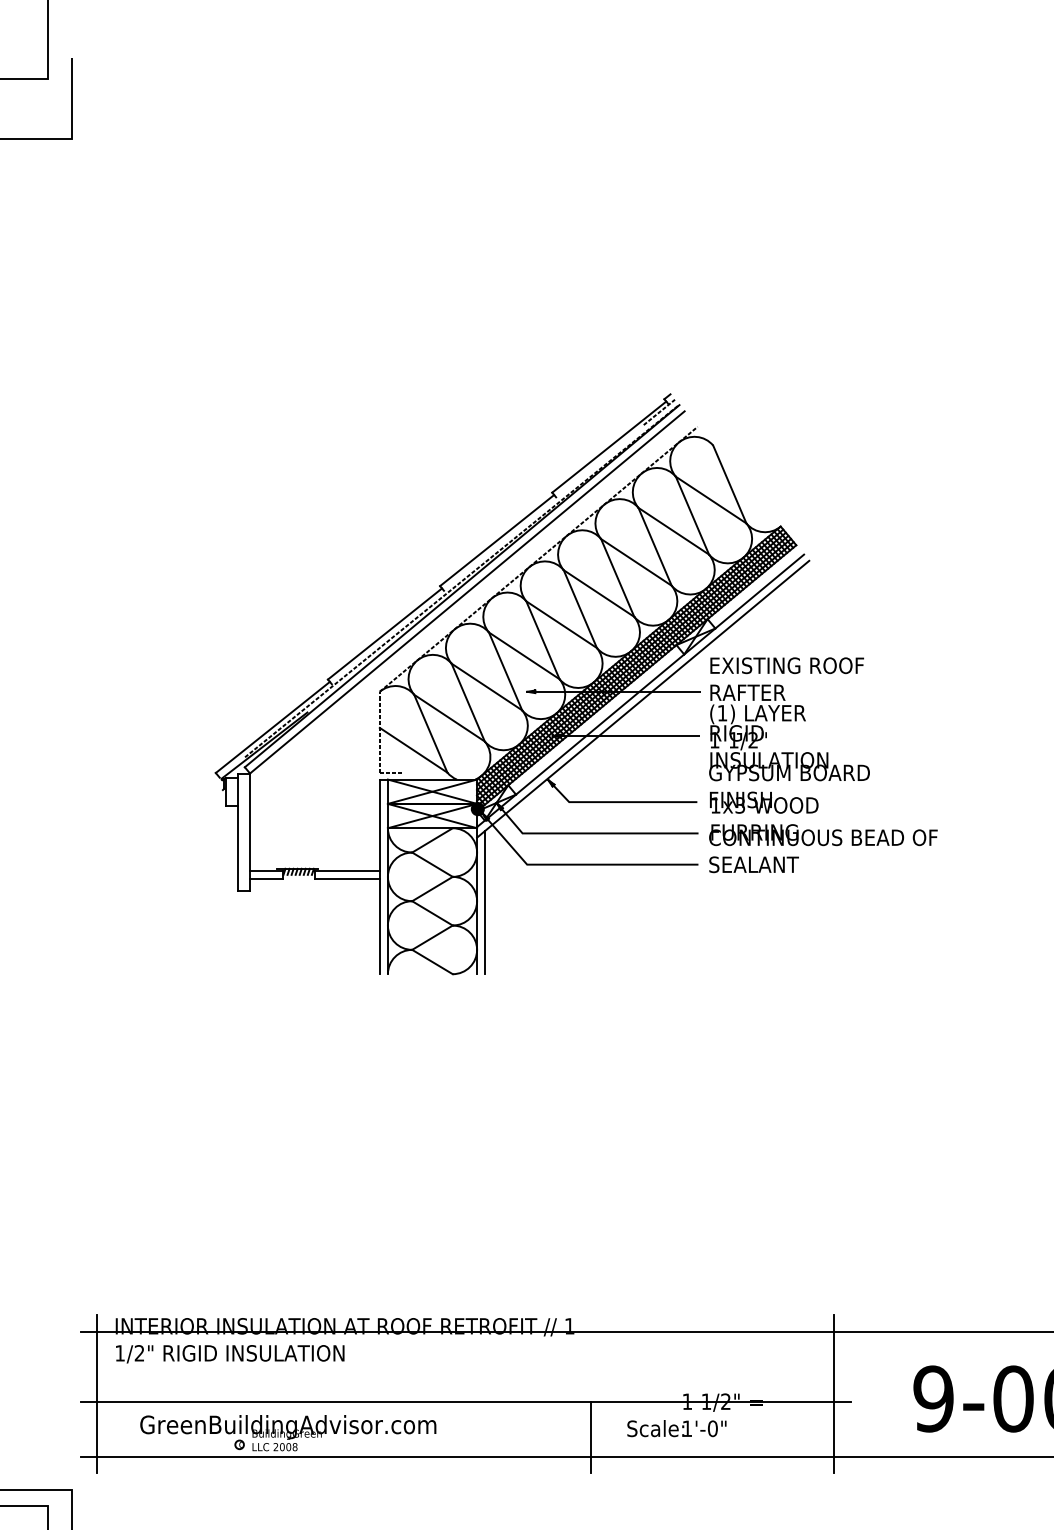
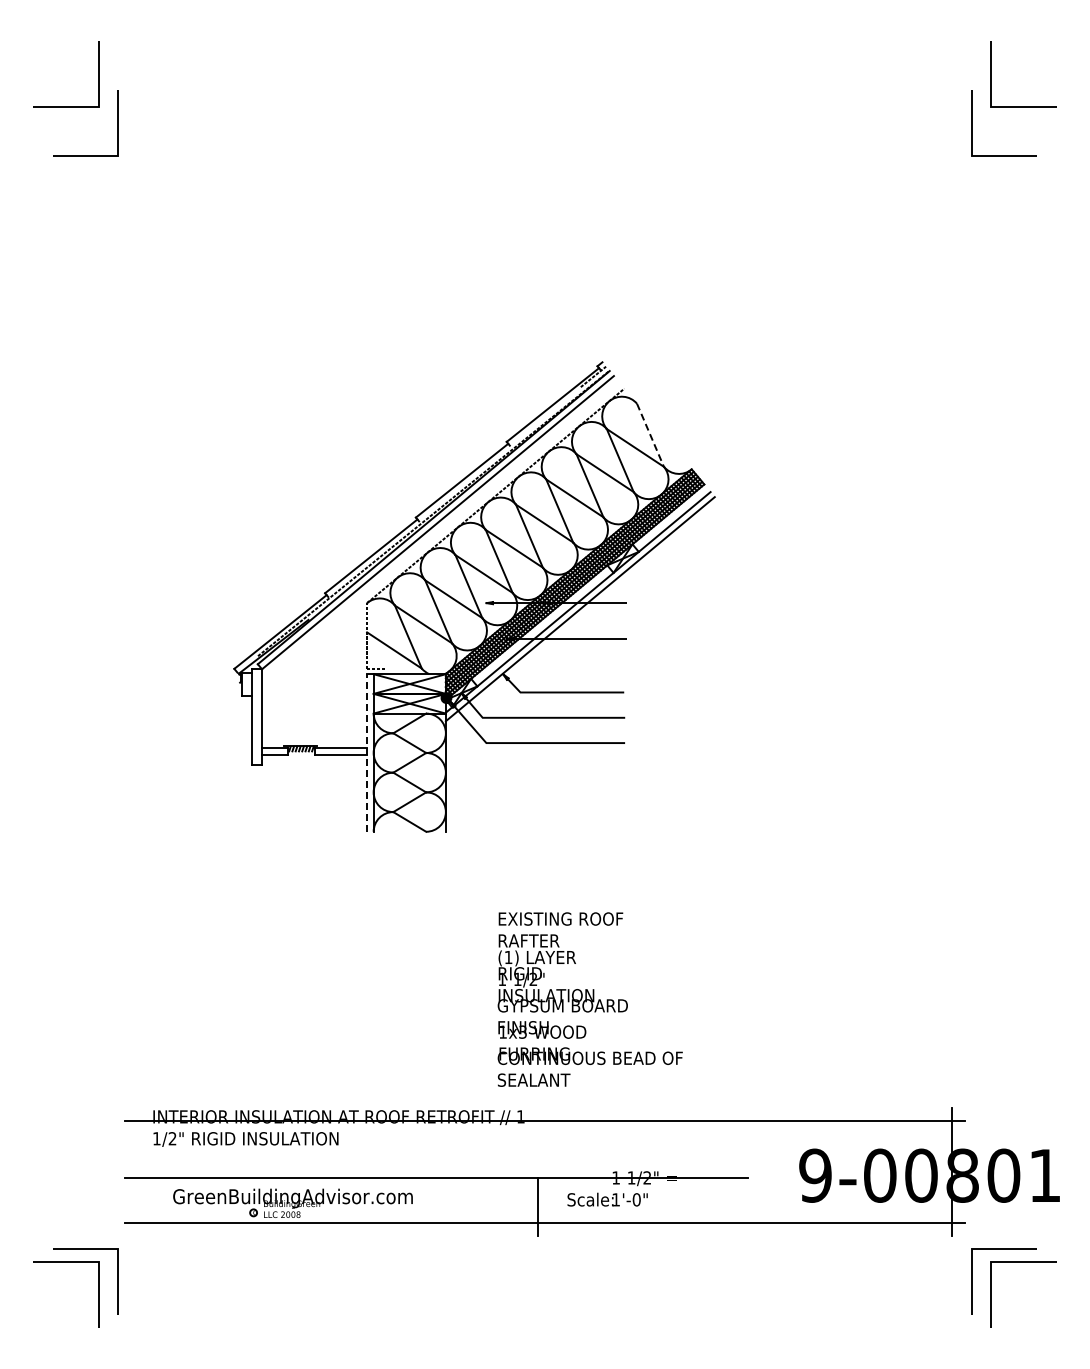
line: (729, 484) -> (650, 435), solid -> dashed
text: (822, 765) -> (589, 999), moved
line: (380, 877) -> (367, 753), solid -> dashed
line: (485, 902) -> (452, 773), removed
line: (96, 1393) -> (137, 1171), removed
line: (834, 1393) -> (735, 1171), removed

